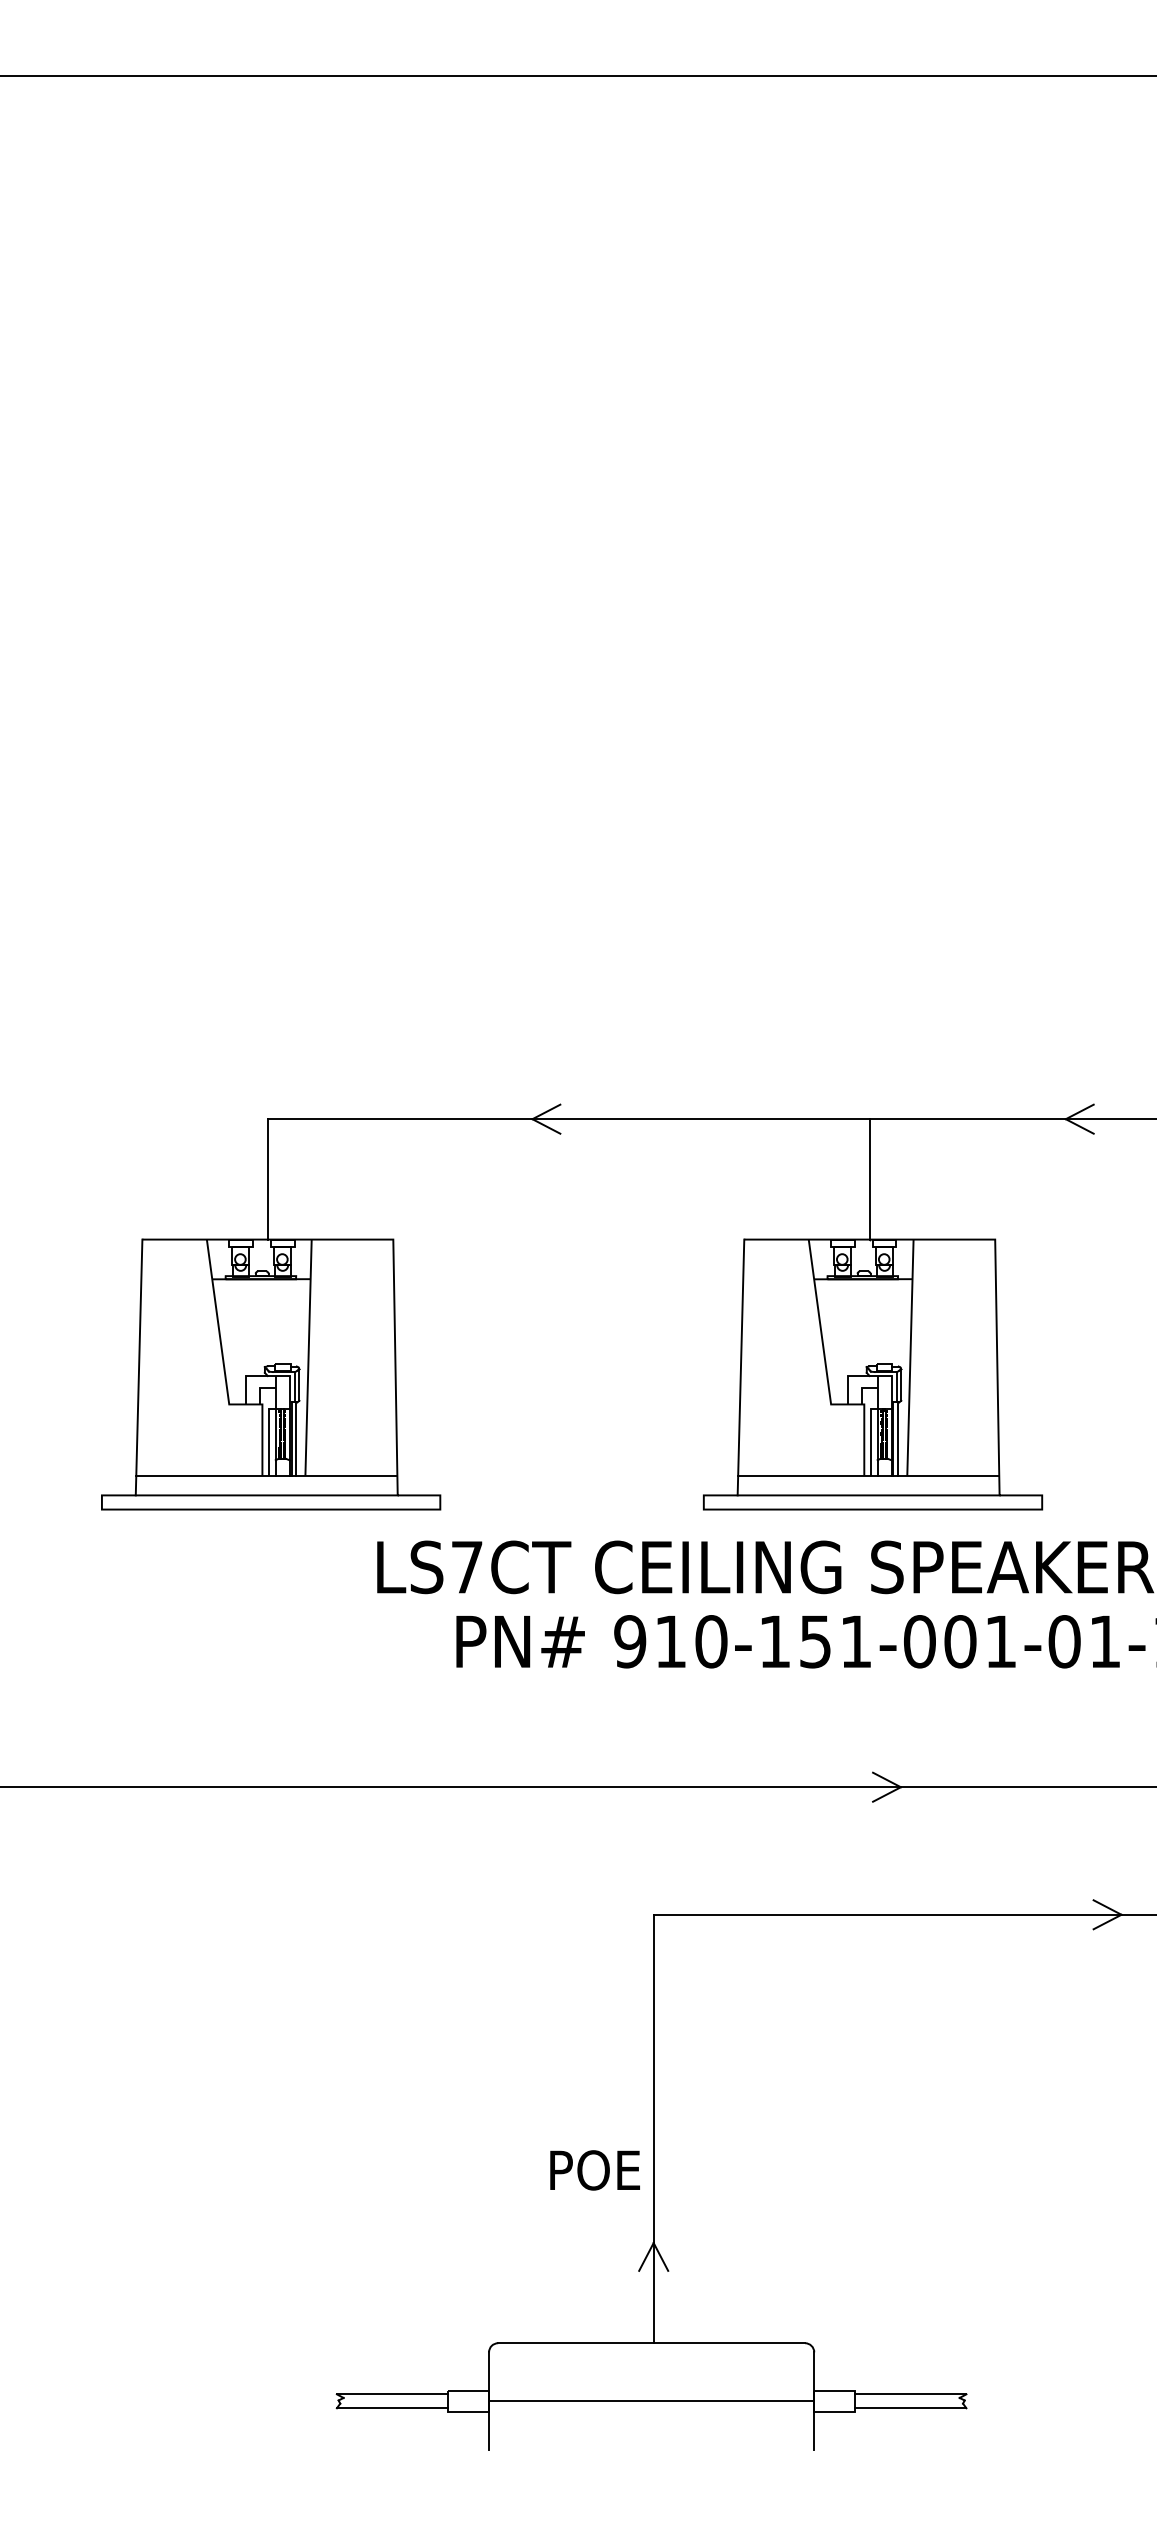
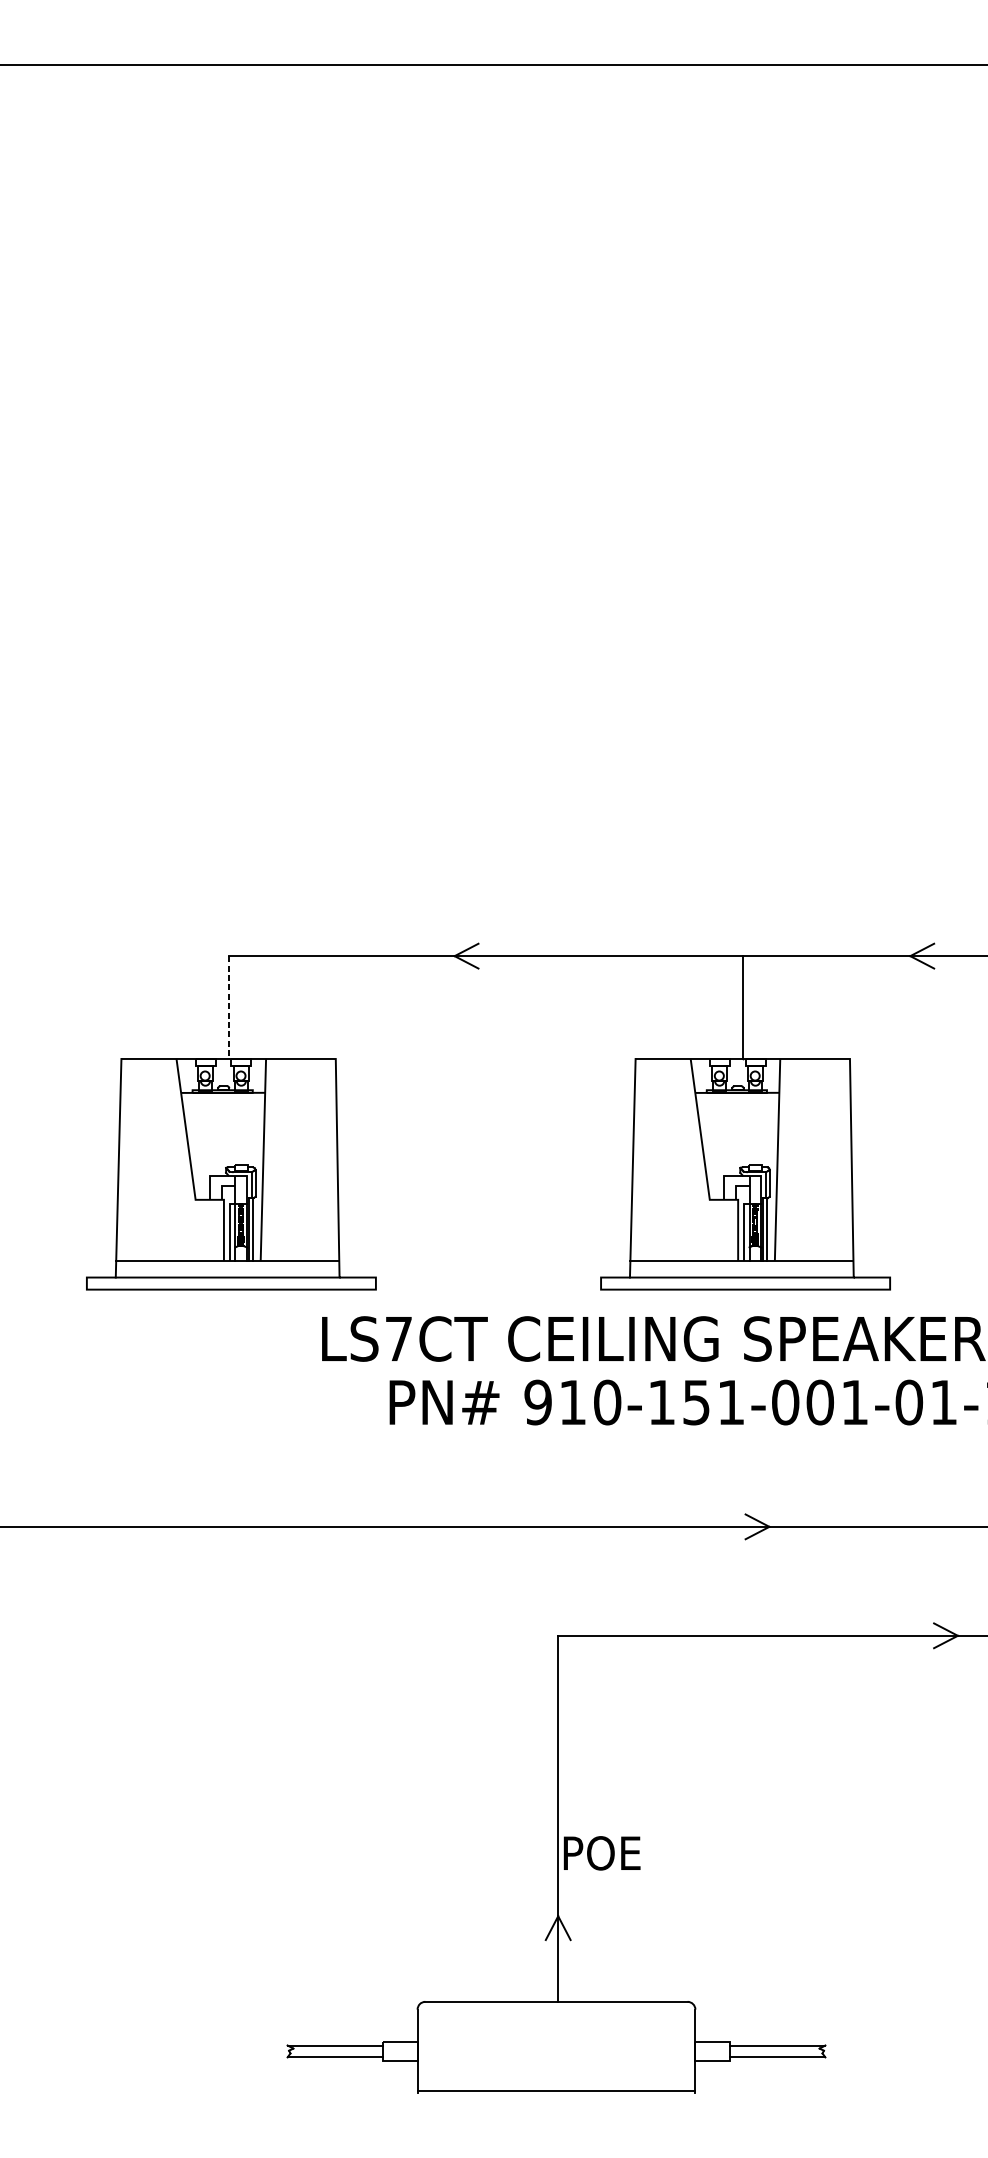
line: (267, 1179) -> (228, 1007), solid -> dashed
text: (594, 2170) -> (601, 1853), moved
line: (651, 2401) -> (556, 2090), moved

